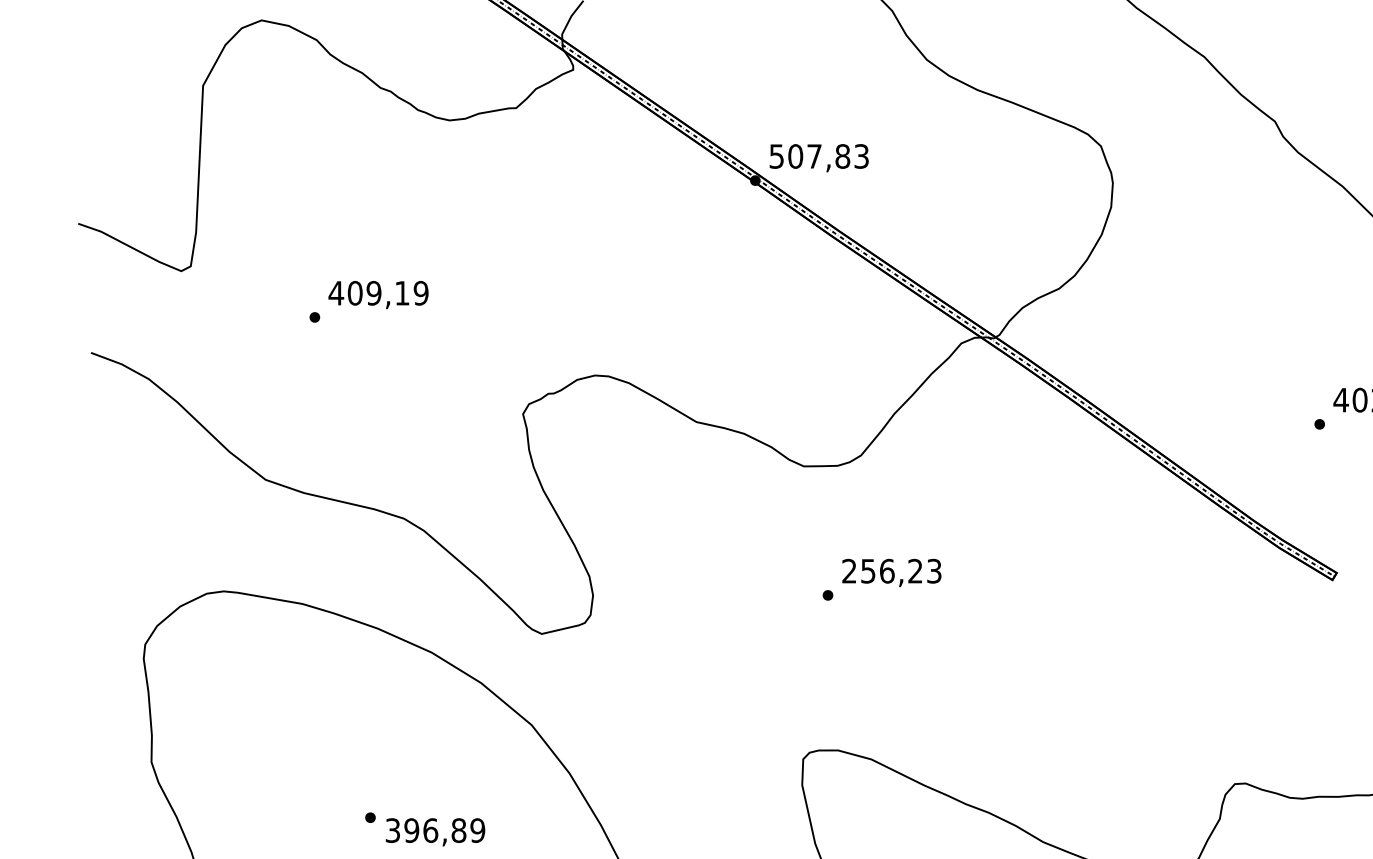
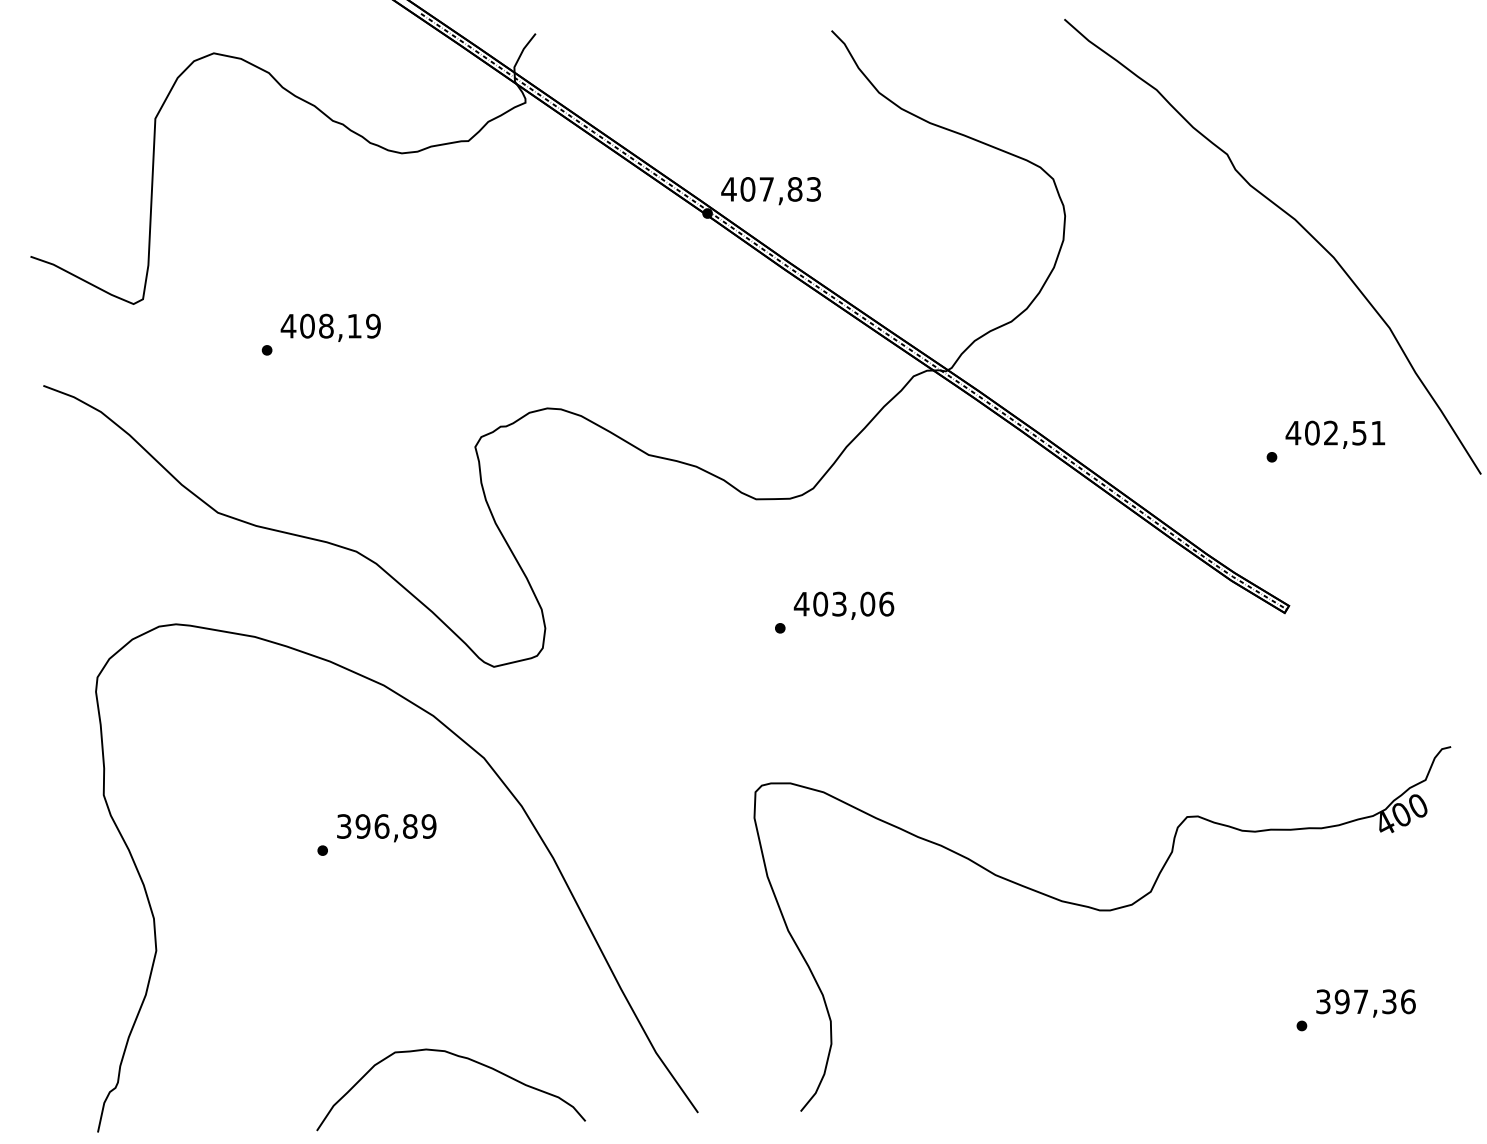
text: (776, 156) -> (728, 189), 507,83 -> 407,83
text: (373, 293) -> (325, 326), 409,19 -> 408,19
text: (891, 570) -> (843, 603), 256,23 -> 403,06
text: (435, 832) -> (386, 828), moved

